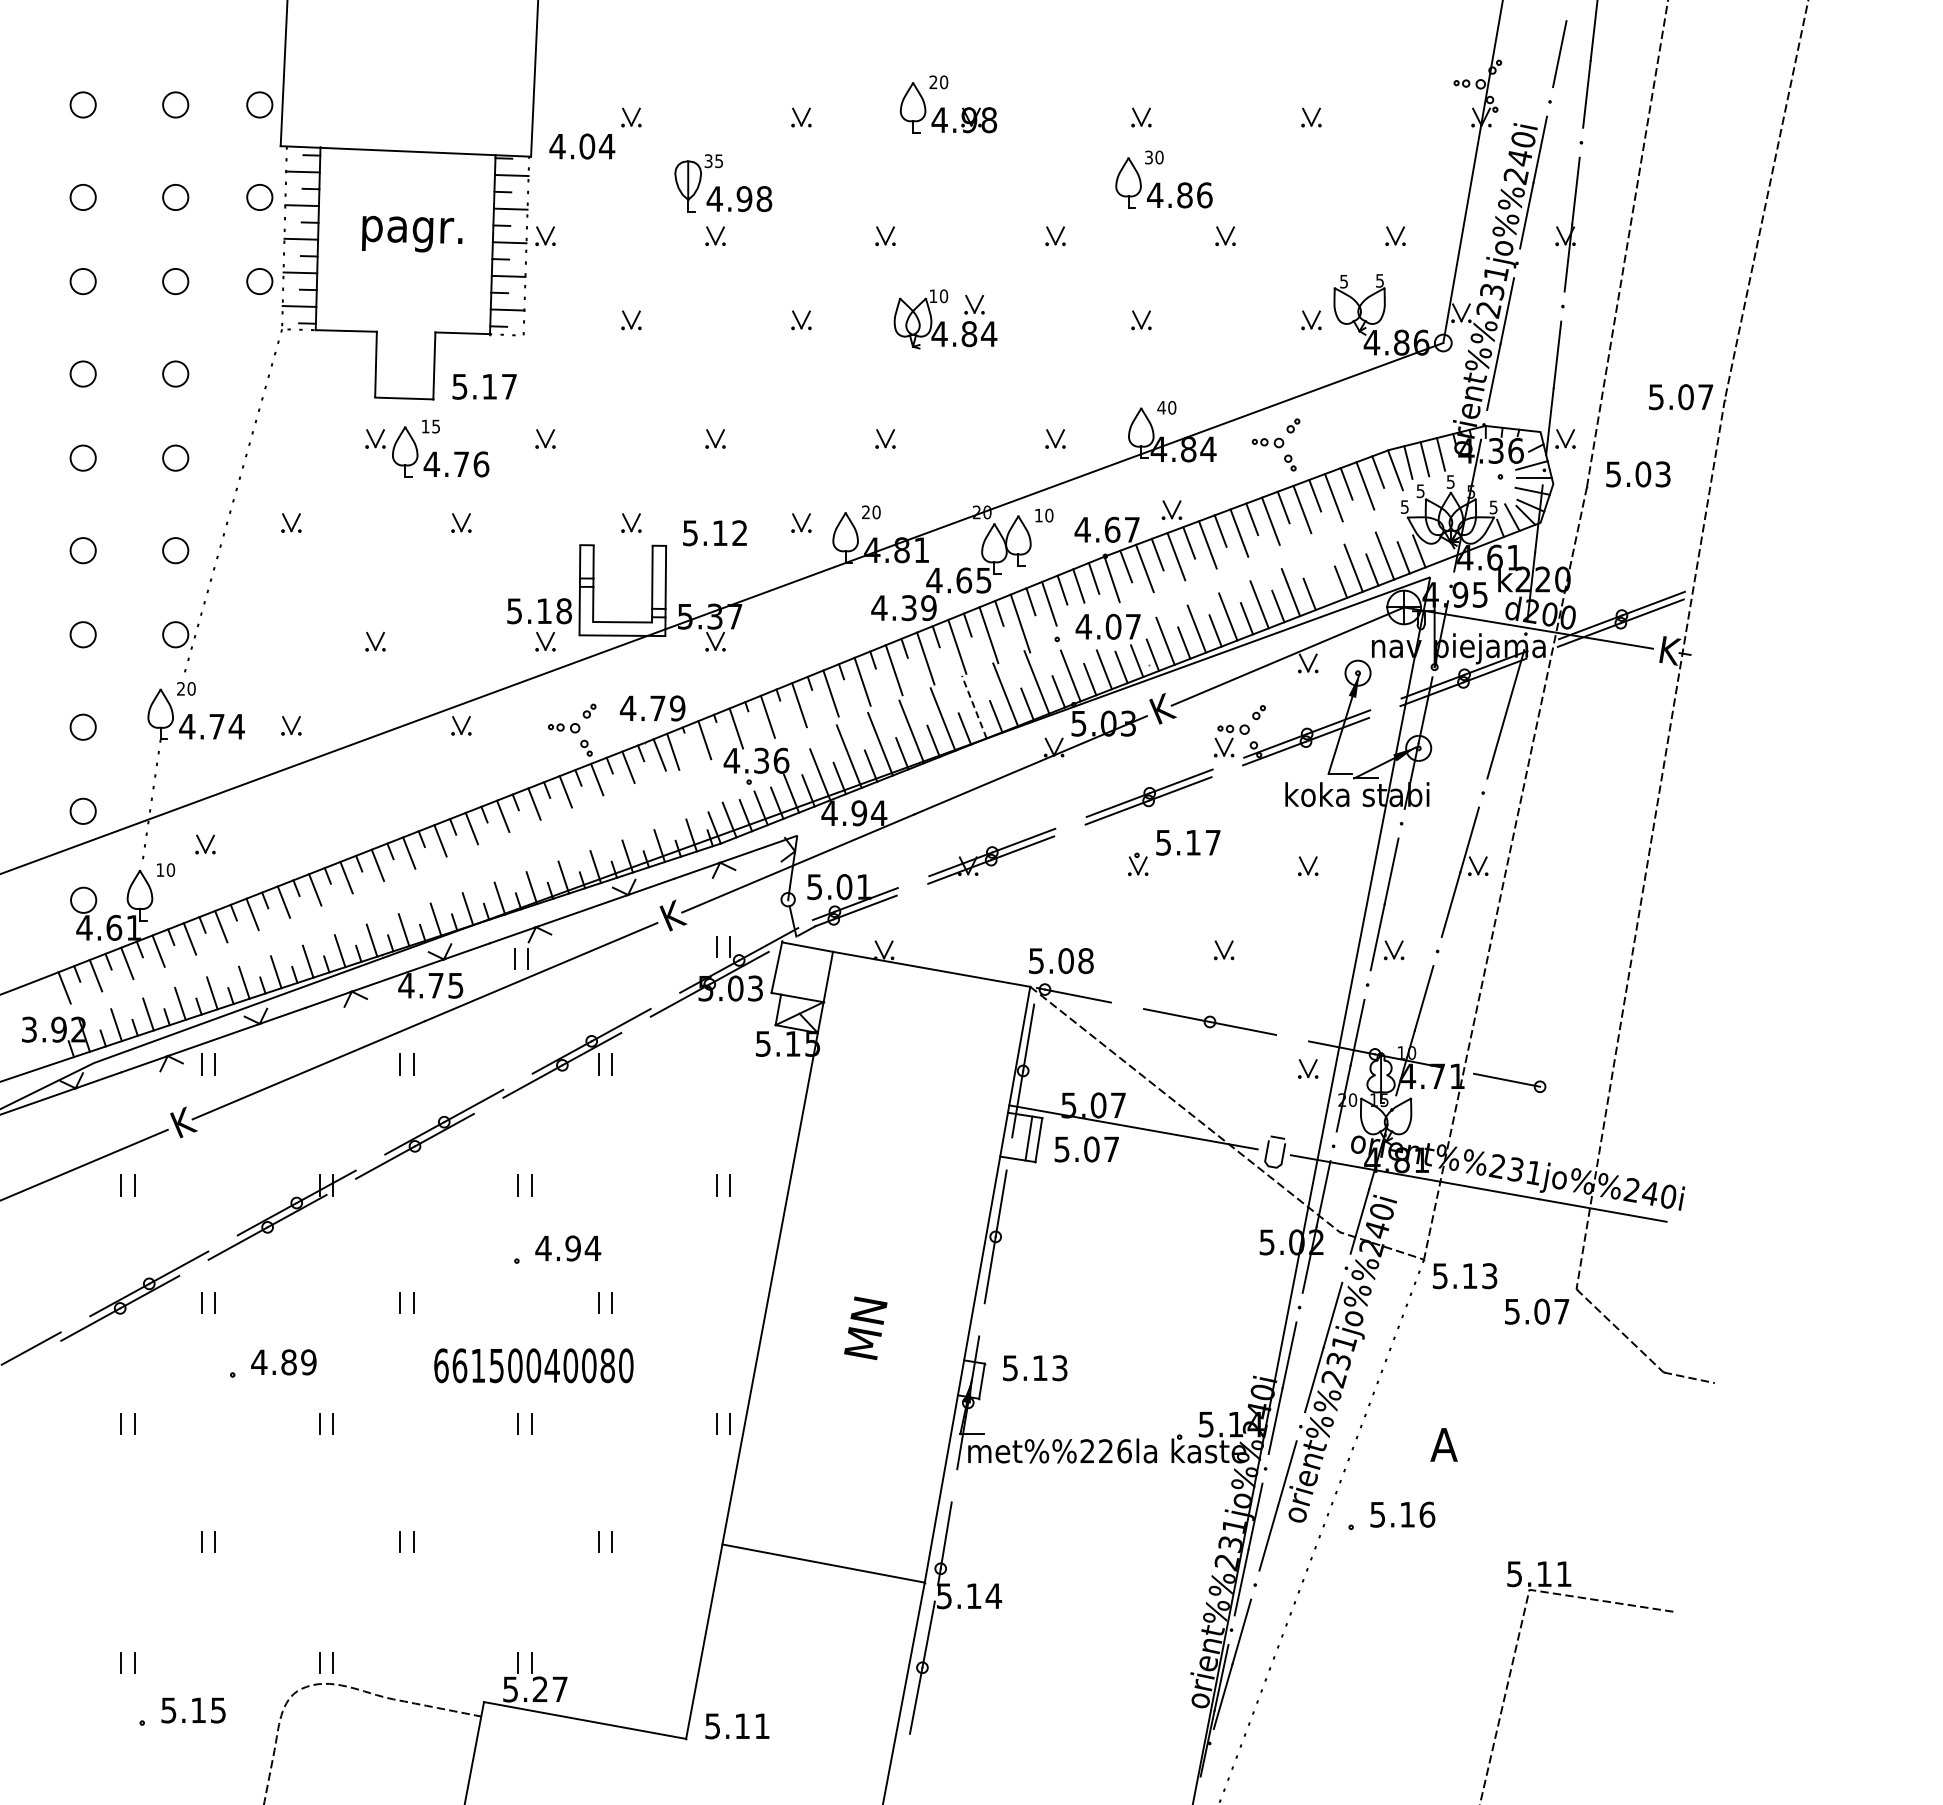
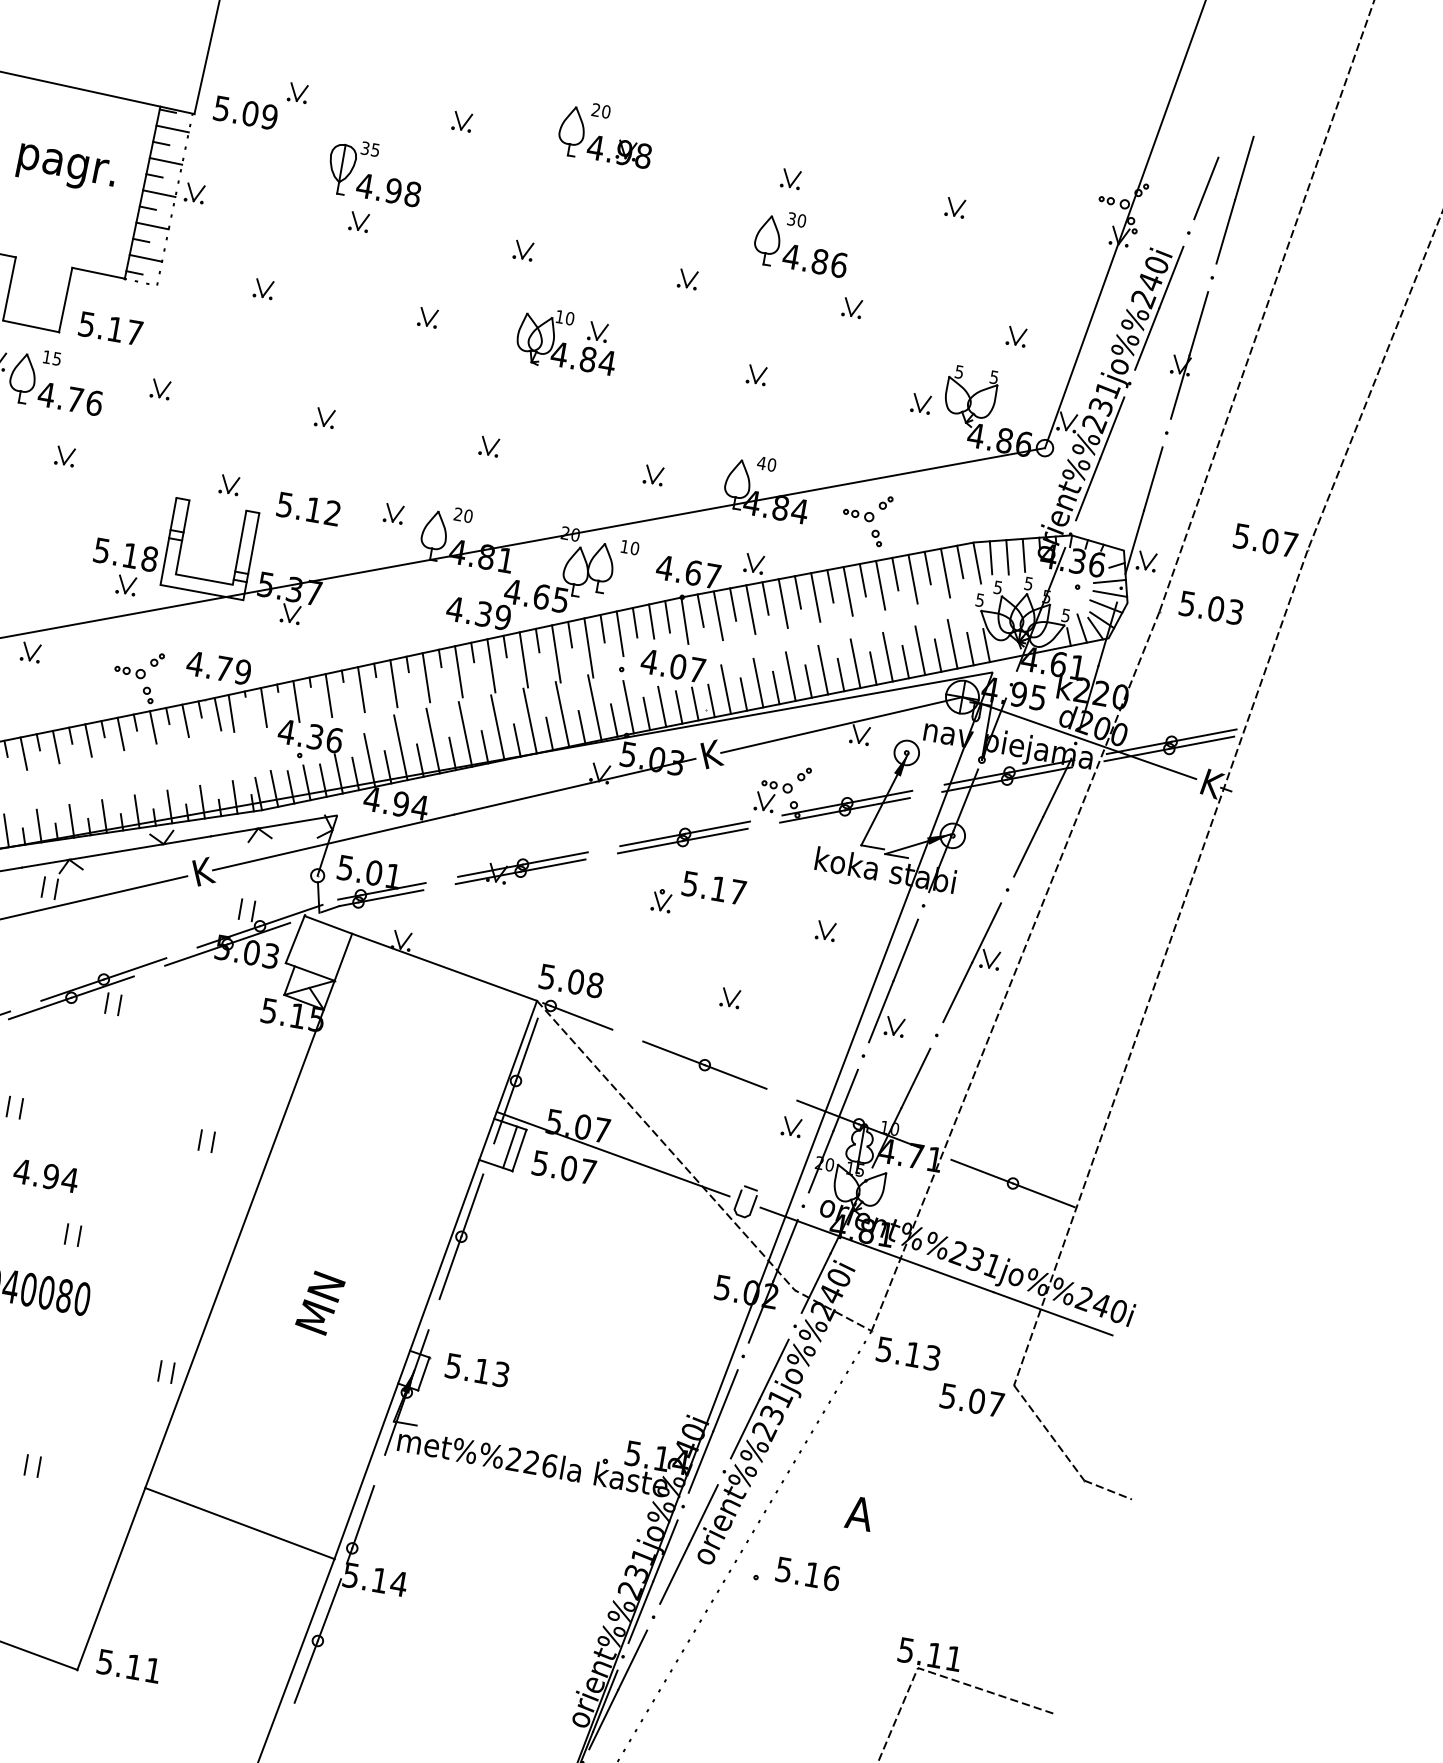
text: (582, 146) -> (245, 112), 4.04 -> 5.09
line: (1322, 579) -> (888, 656), added
line: (974, 707) -> (530, 721), dashed -> solid
line: (1573, 1092) -> (1044, 1194), added

